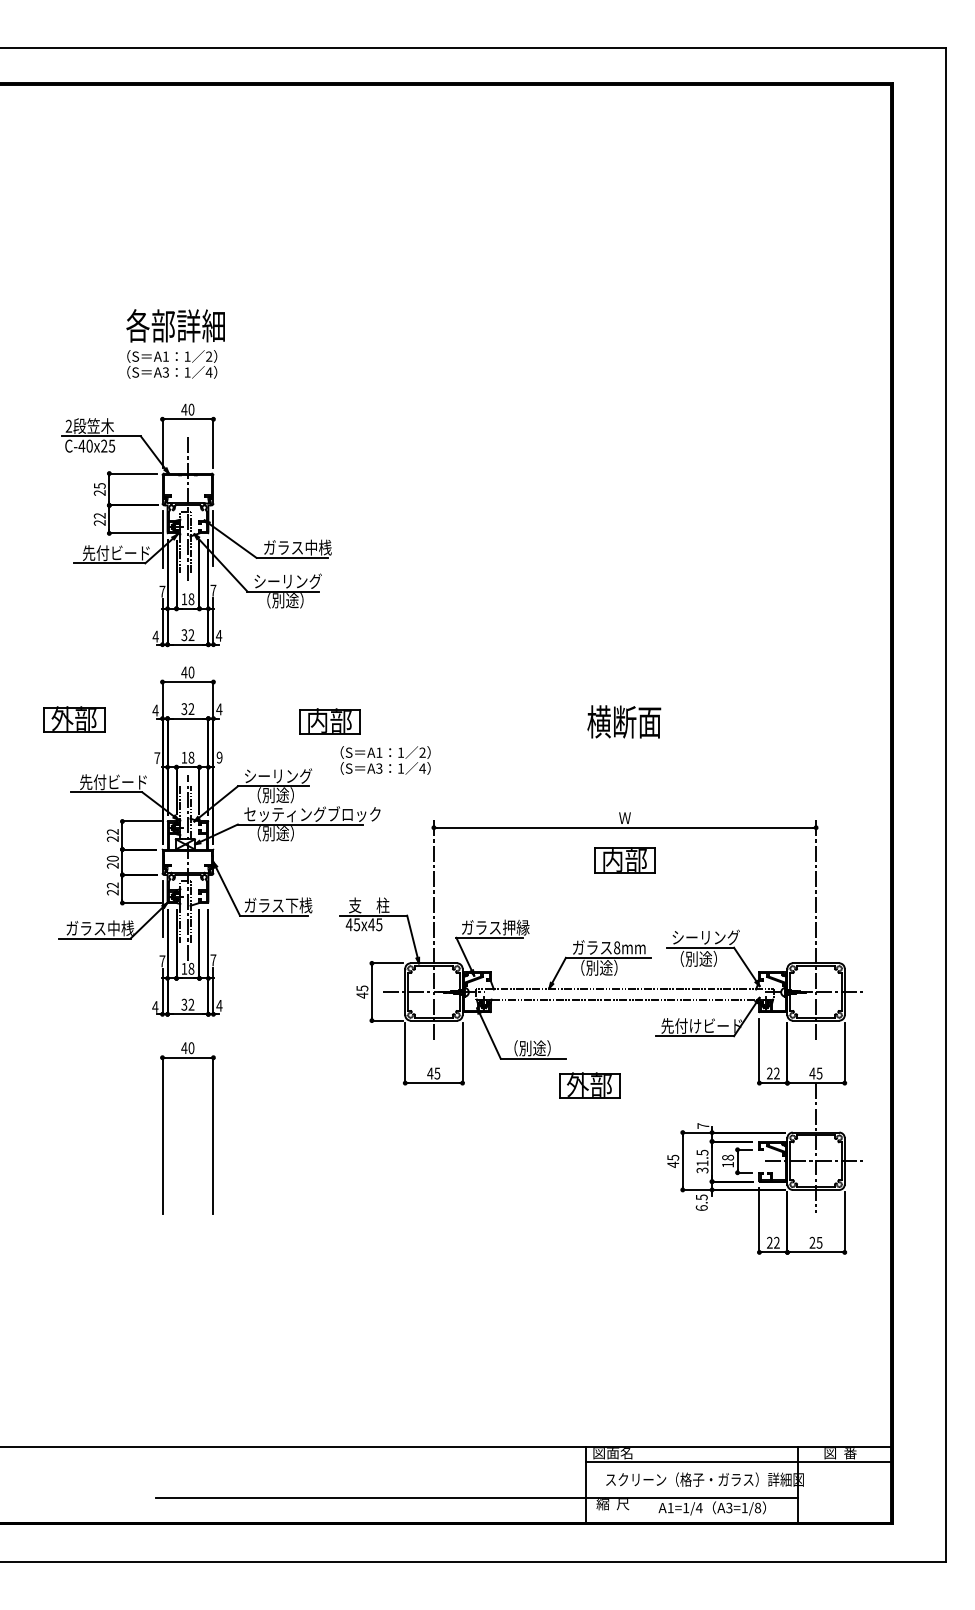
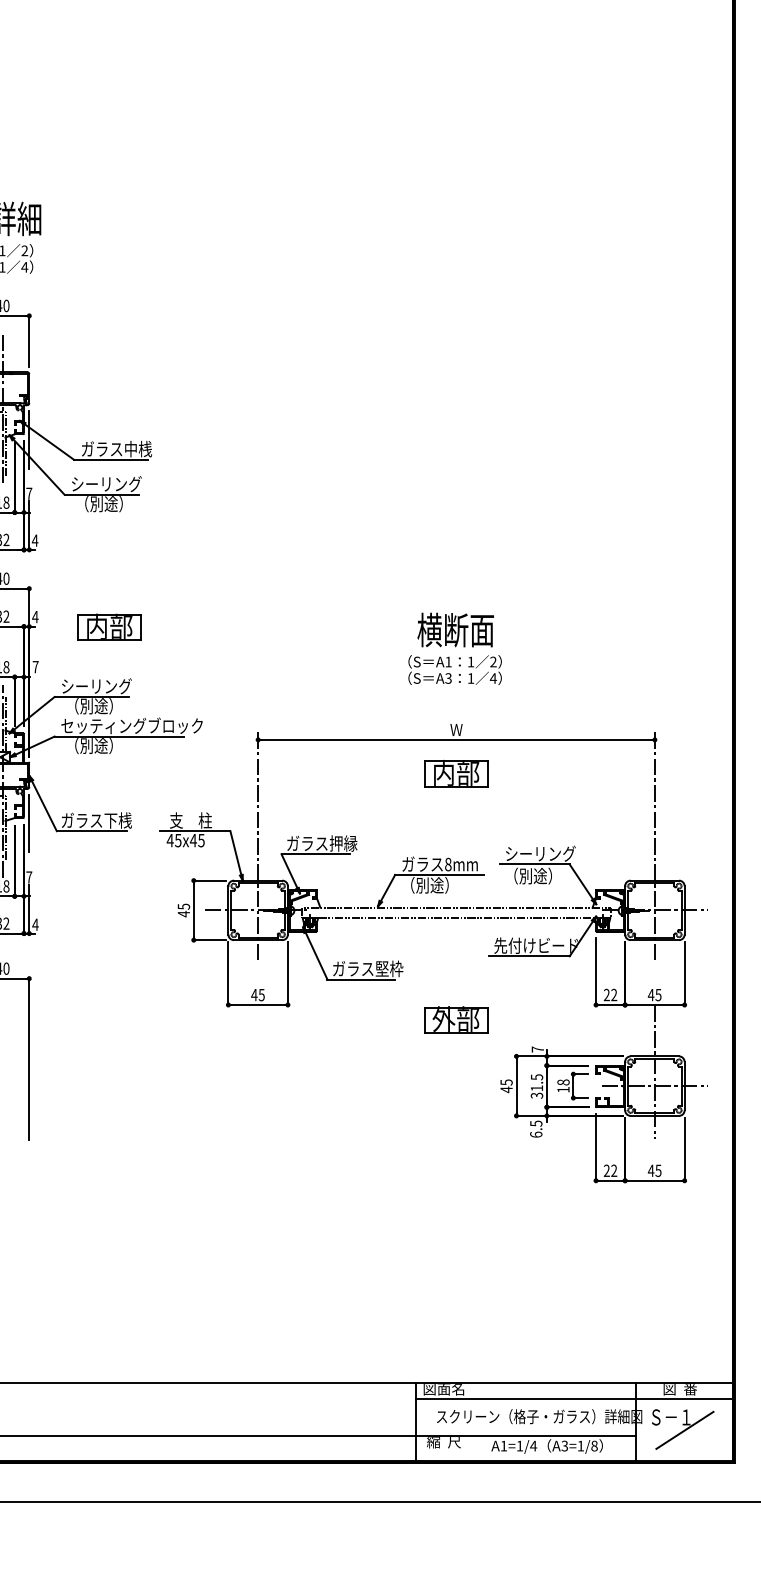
part: (329, 721) -> (109, 627), moved
text: (219, 757) -> (35, 666), 9 -> 7
text: (385, 760) -> (454, 670), moved
line: (213, 908) -> (29, 823), added
text: (539, 1048) -> (367, 969), （別途） -> ガラス堅枠
part: (589, 1085) -> (455, 1019), moved
text: (812, 1242) -> (651, 1170), 25 -> 45
part: (843, 1491) -> (683, 1428), added

